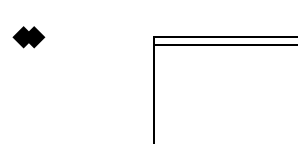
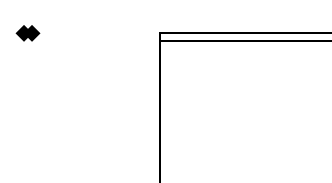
part: (28, 37) -> (27, 33), size x0.71

